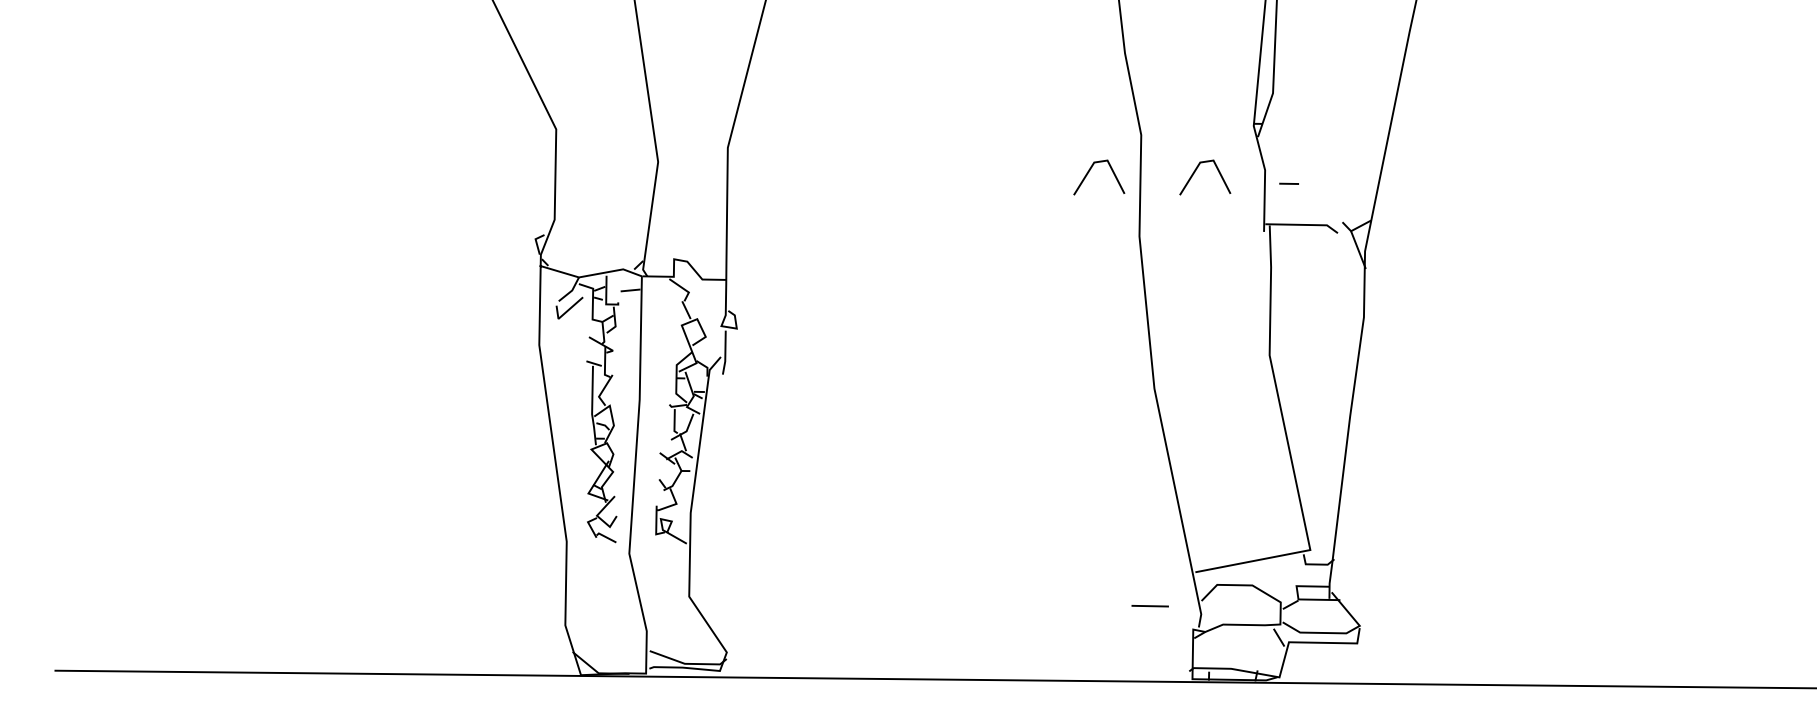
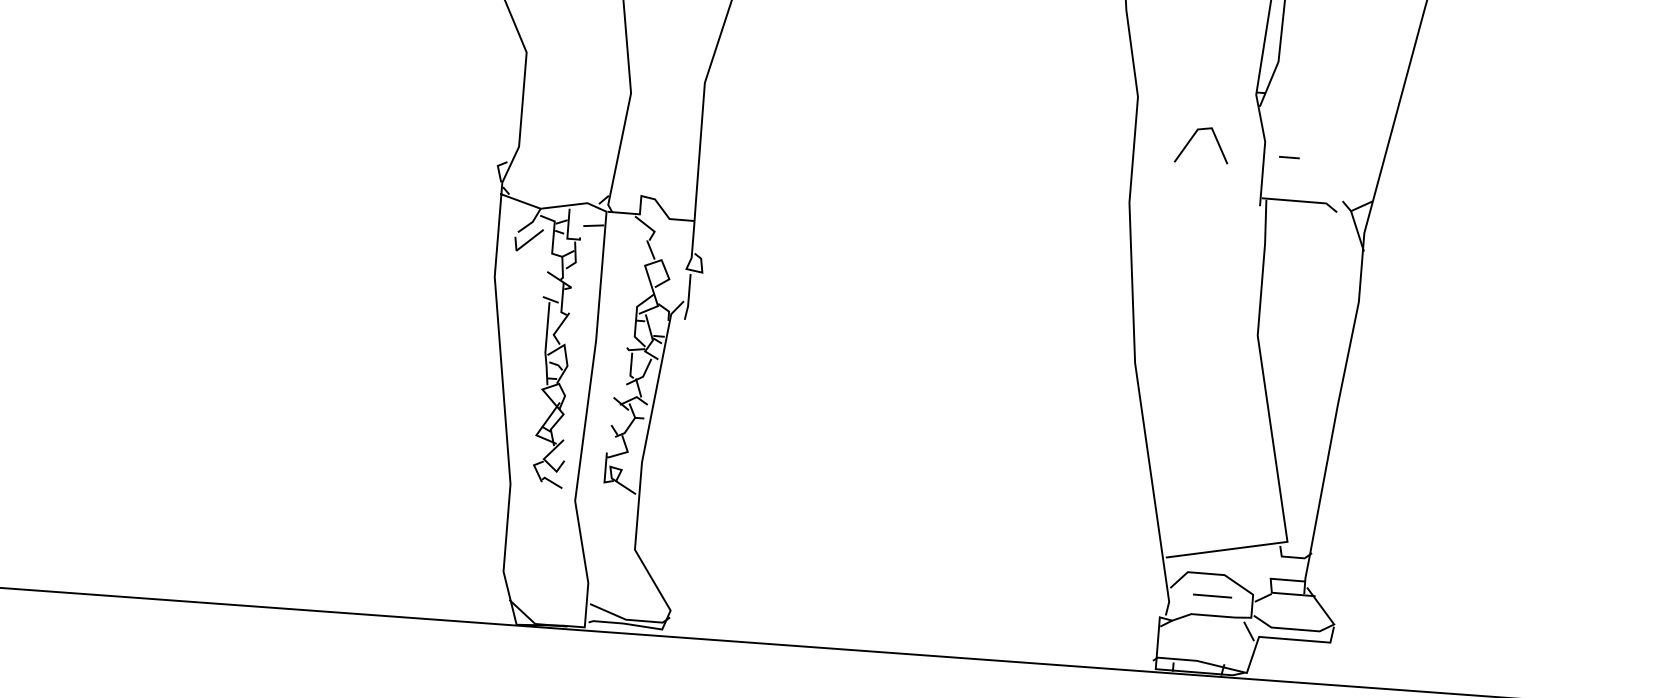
line: (1089, 172) -> (1081, 132), removed
line: (1149, 606) -> (1211, 596), moved

